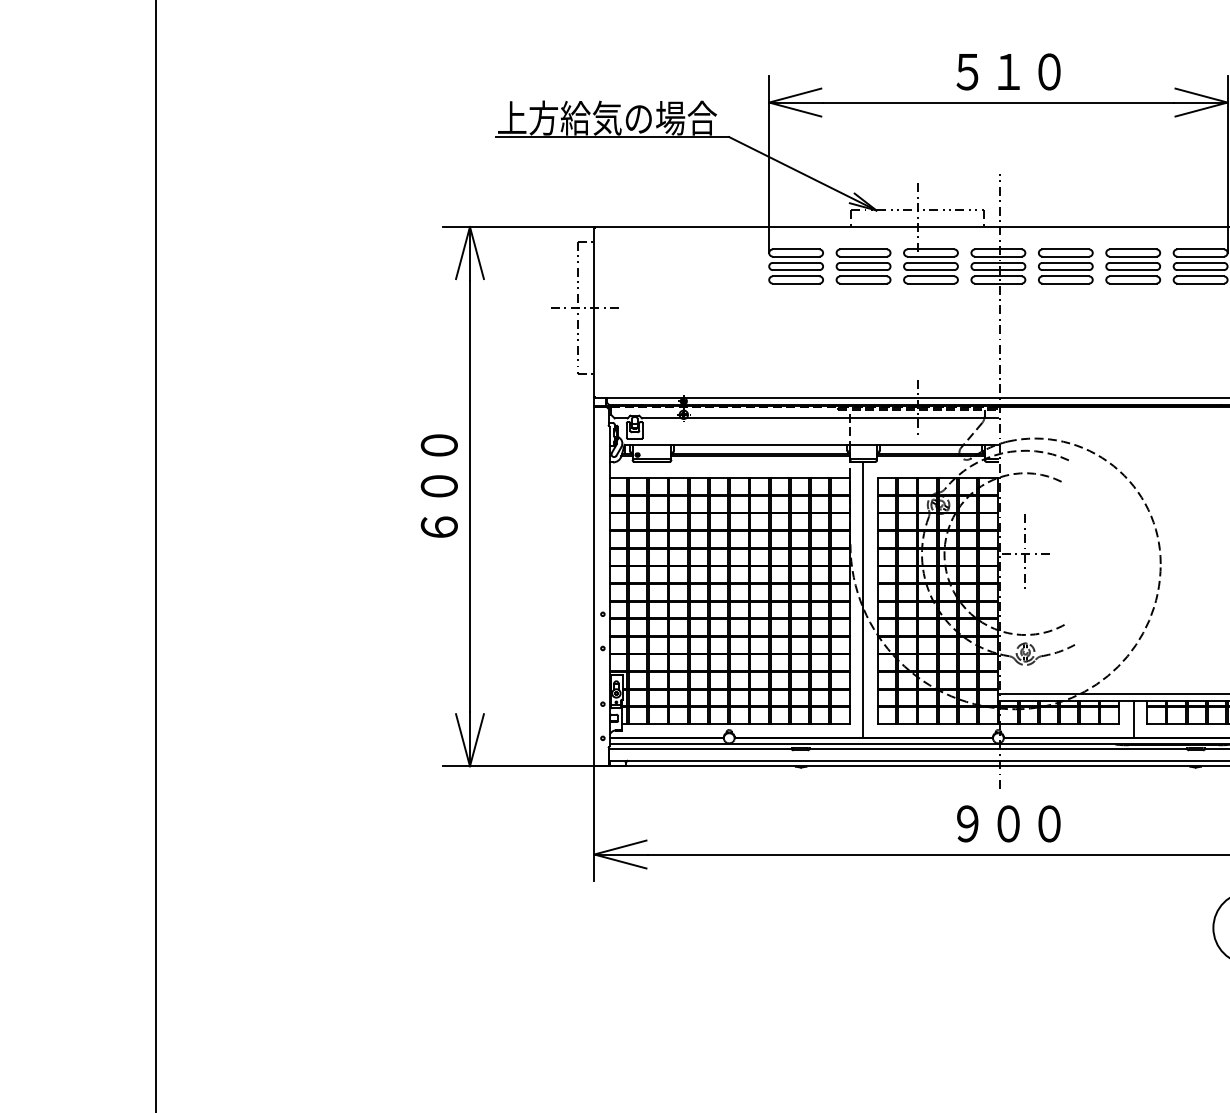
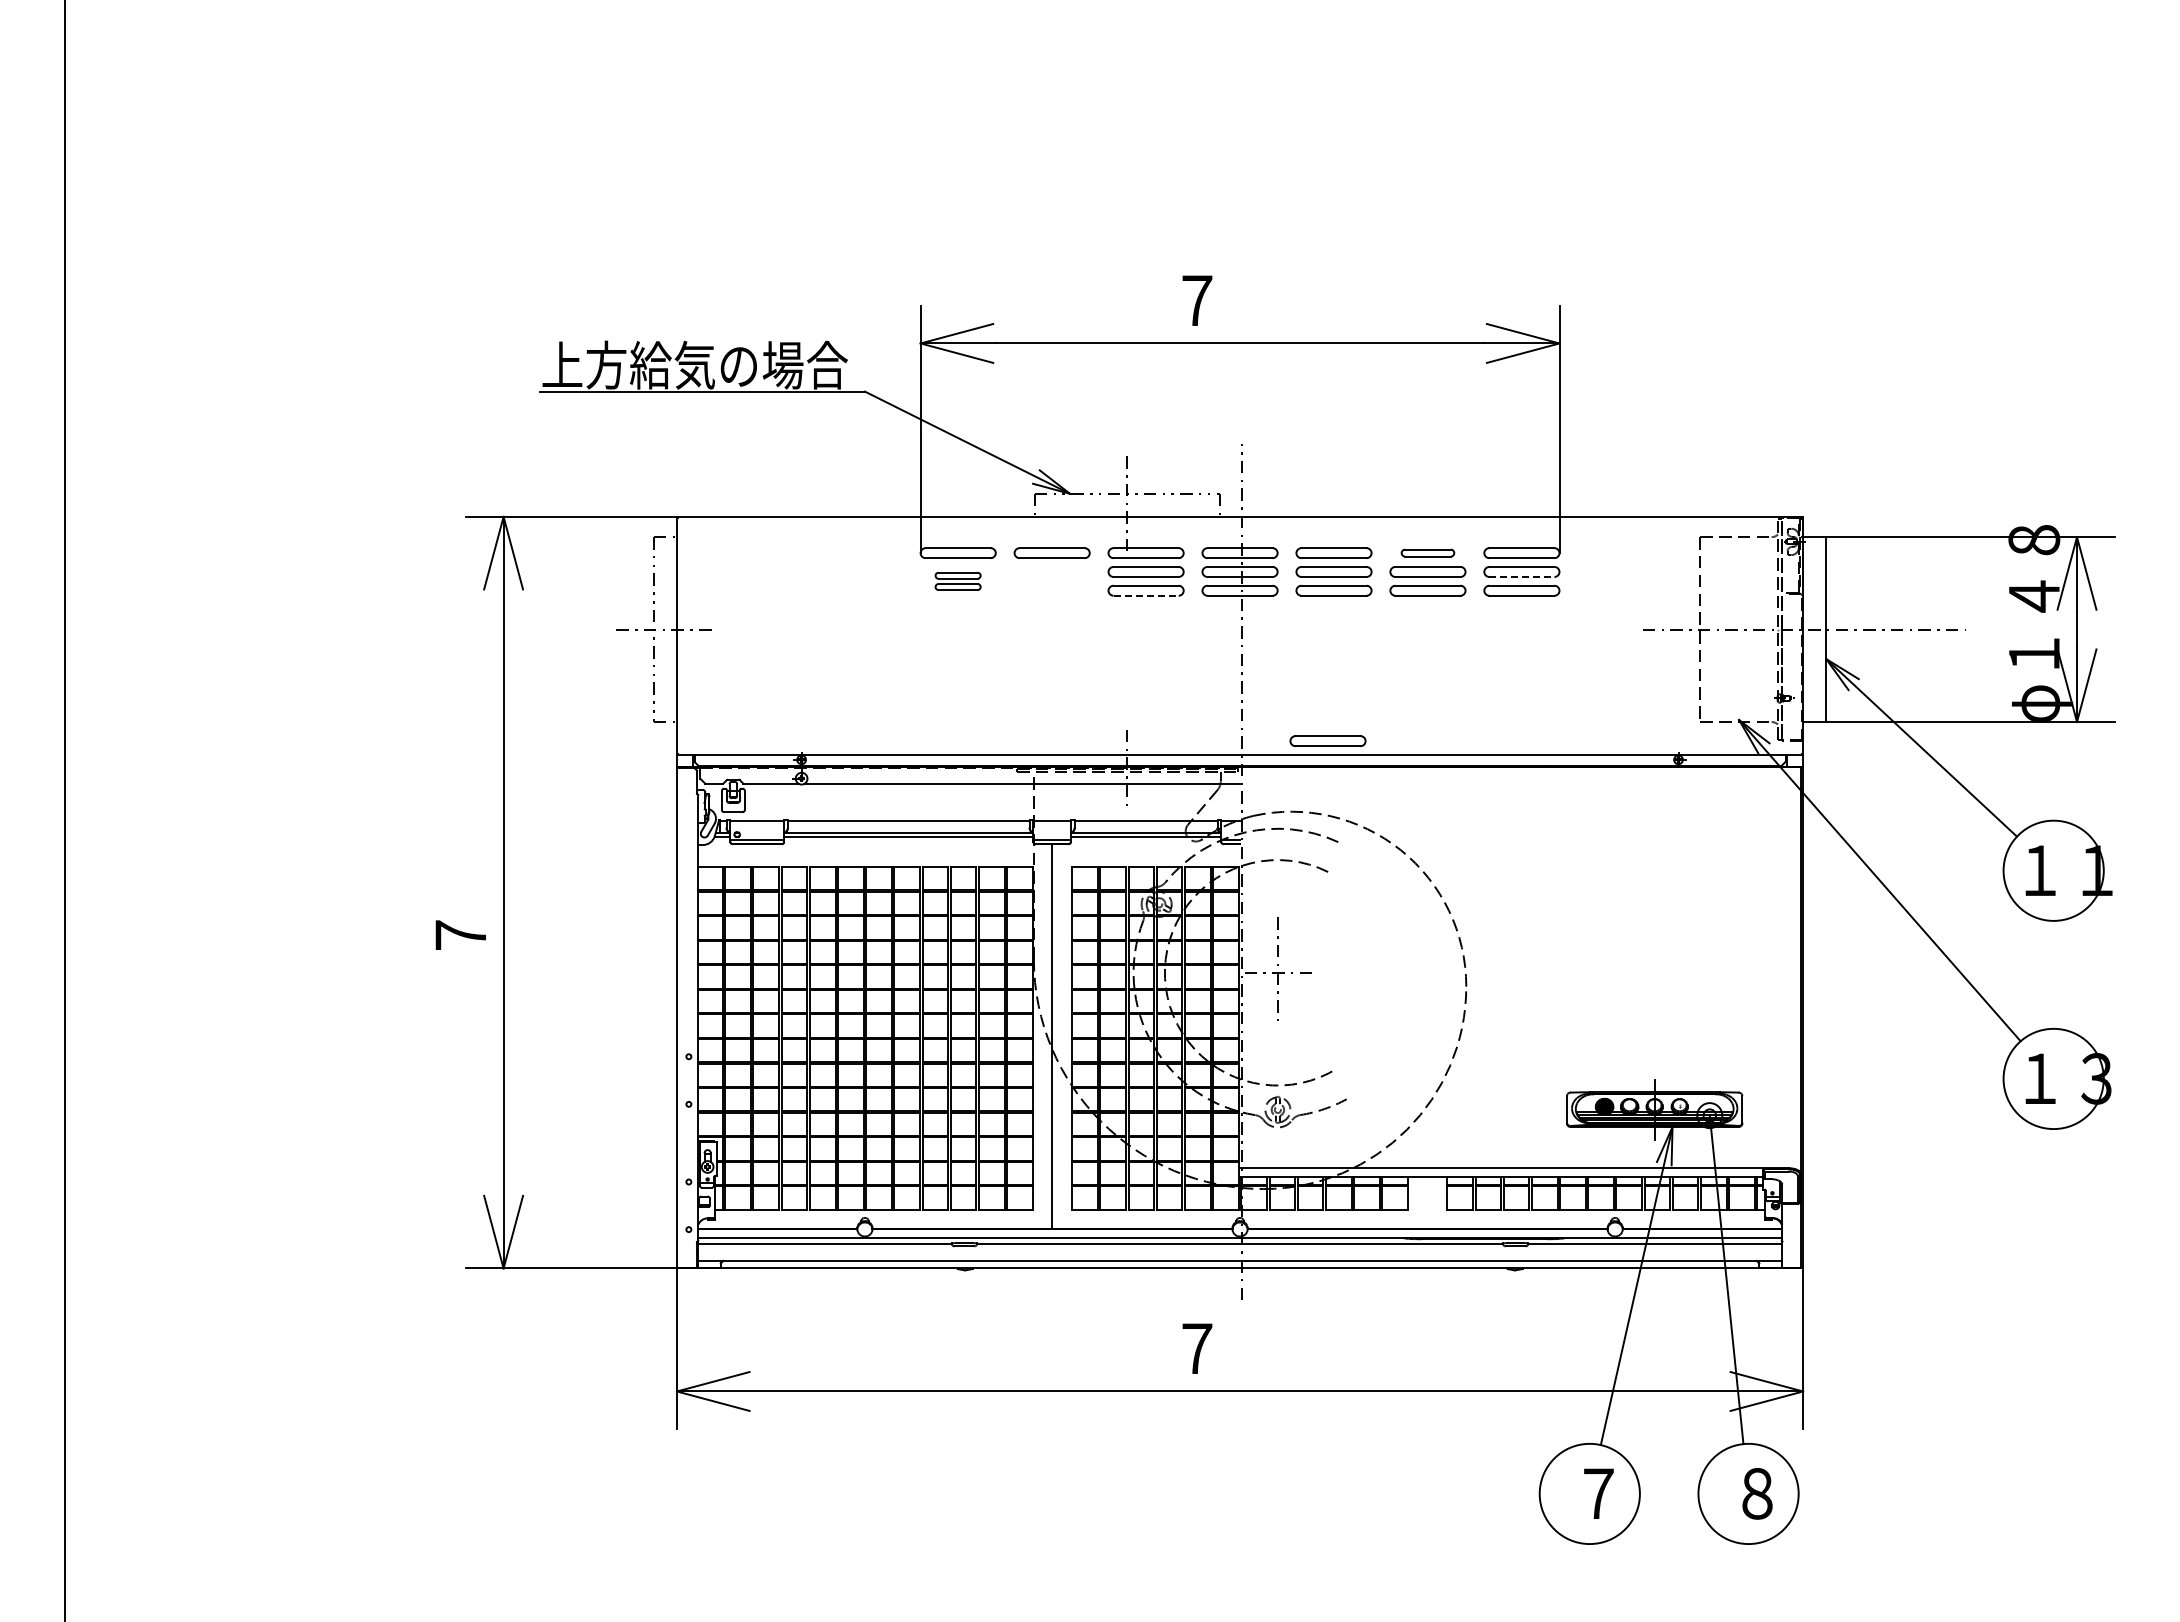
text: (1008, 71) -> (1253, 300), ５１０ -> ７
part: (1132, 252) -> (1427, 552), size x0.7
line: (1200, 269) -> (1521, 576), solid -> dashed
part: (795, 273) -> (957, 581), size x0.6
part: (863, 273) -> (1051, 581), removed
line: (931, 283) -> (1146, 595), solid -> dashed
part: (1061, 387) -> (1327, 740), added
text: (439, 485) -> (460, 877), ６００ -> ７
line: (1133, 718) -> (1428, 1202), removed
text: (1008, 823) -> (1254, 1348), ９００ -> ７

